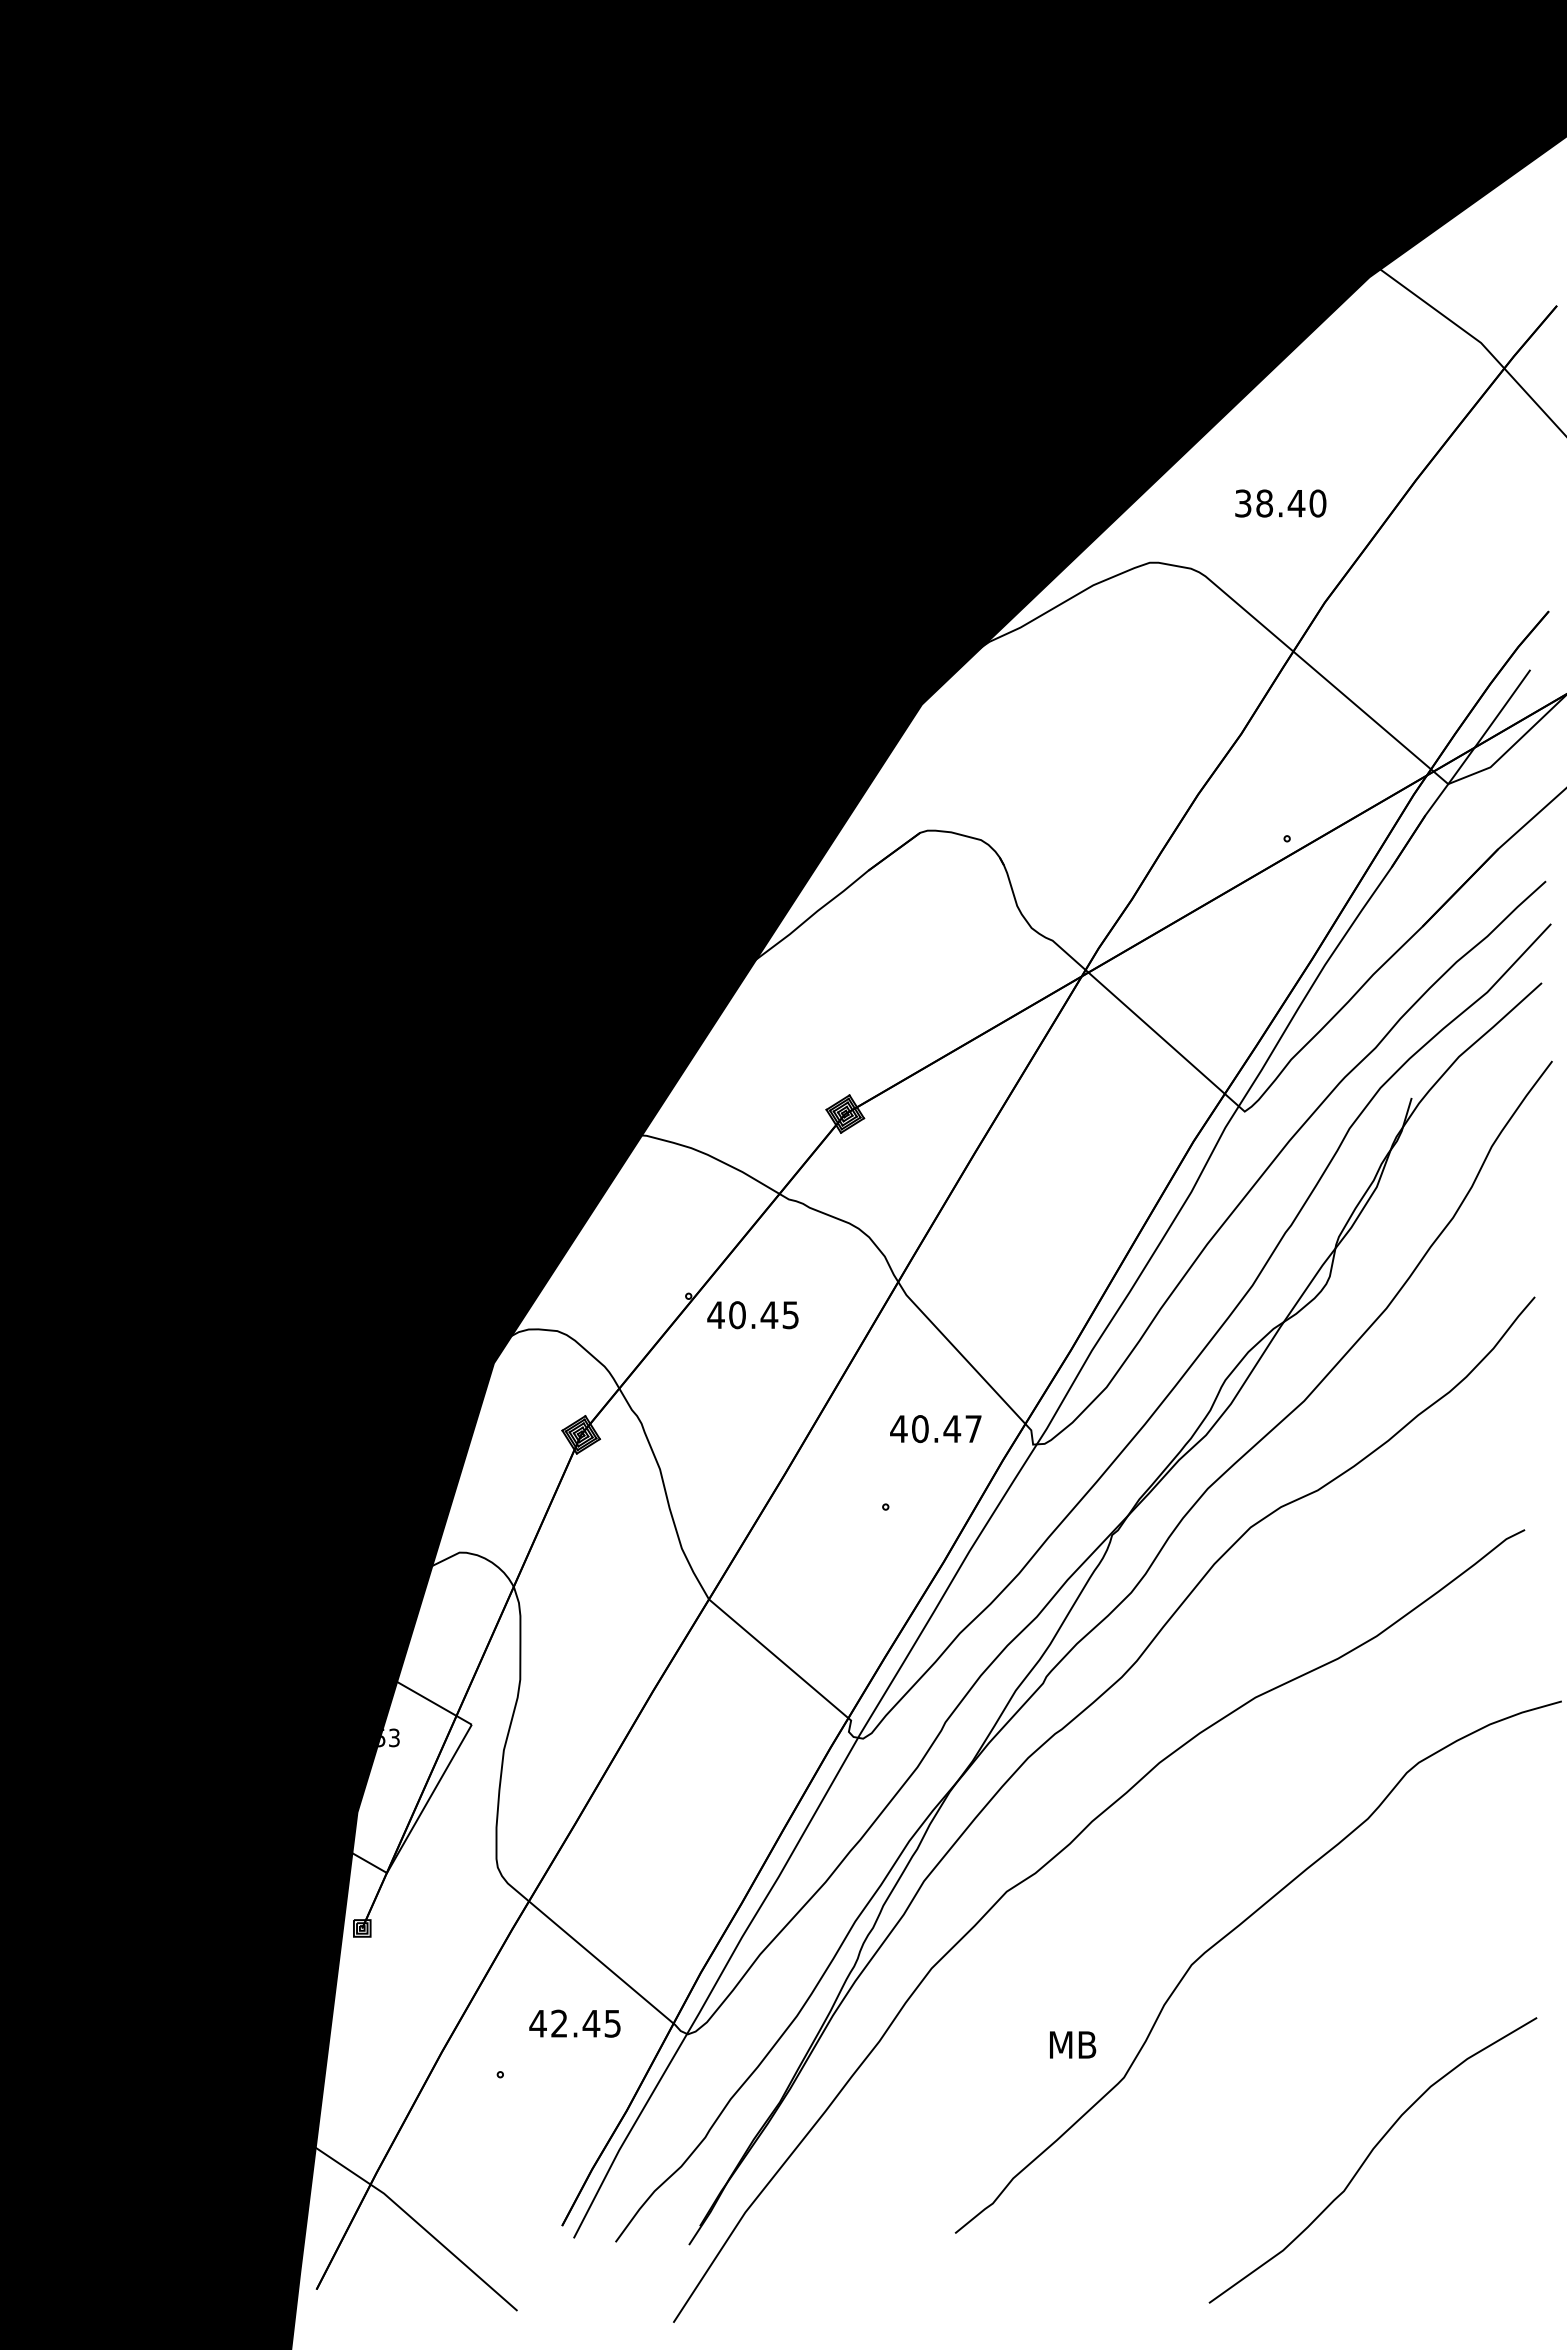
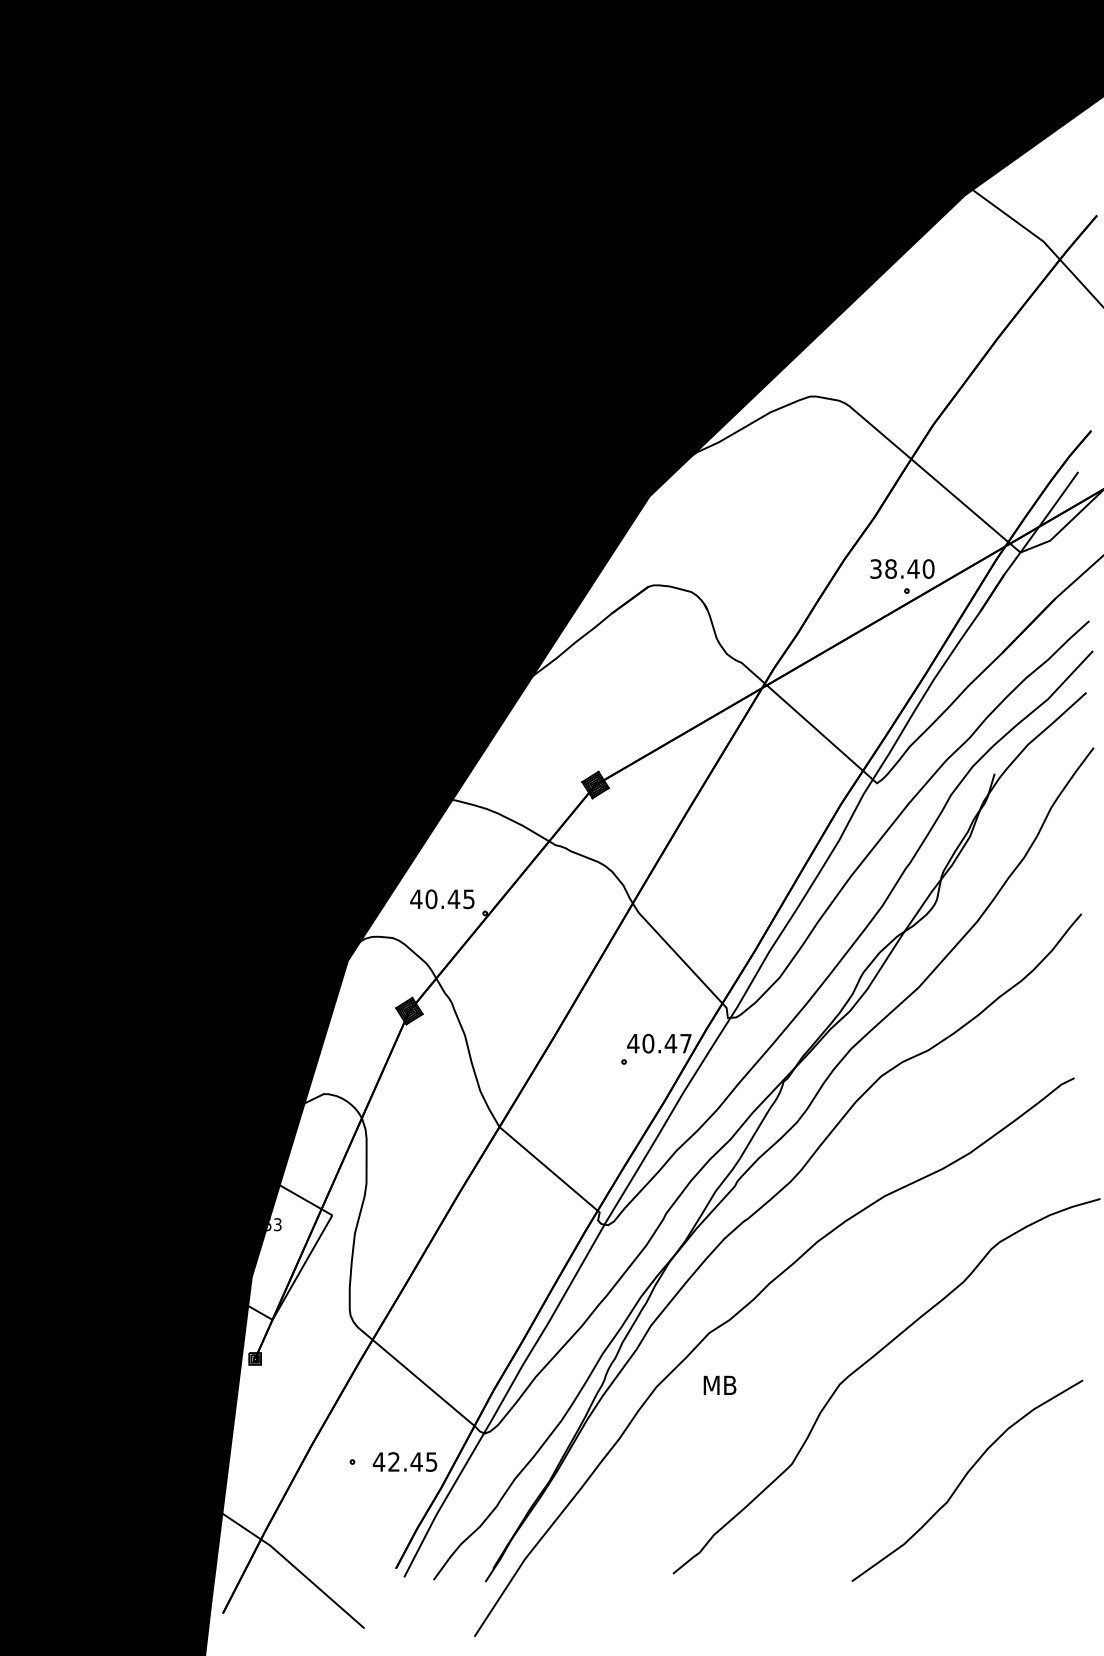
text: (1280, 503) -> (902, 569), moved
text: (752, 1315) -> (442, 899), moved
text: (935, 1429) -> (659, 1043), moved
text: (574, 2023) -> (404, 1461), moved
text: (1073, 2044) -> (720, 1385), moved
curve: (1369, 2156) -> (964, 1478), moved

